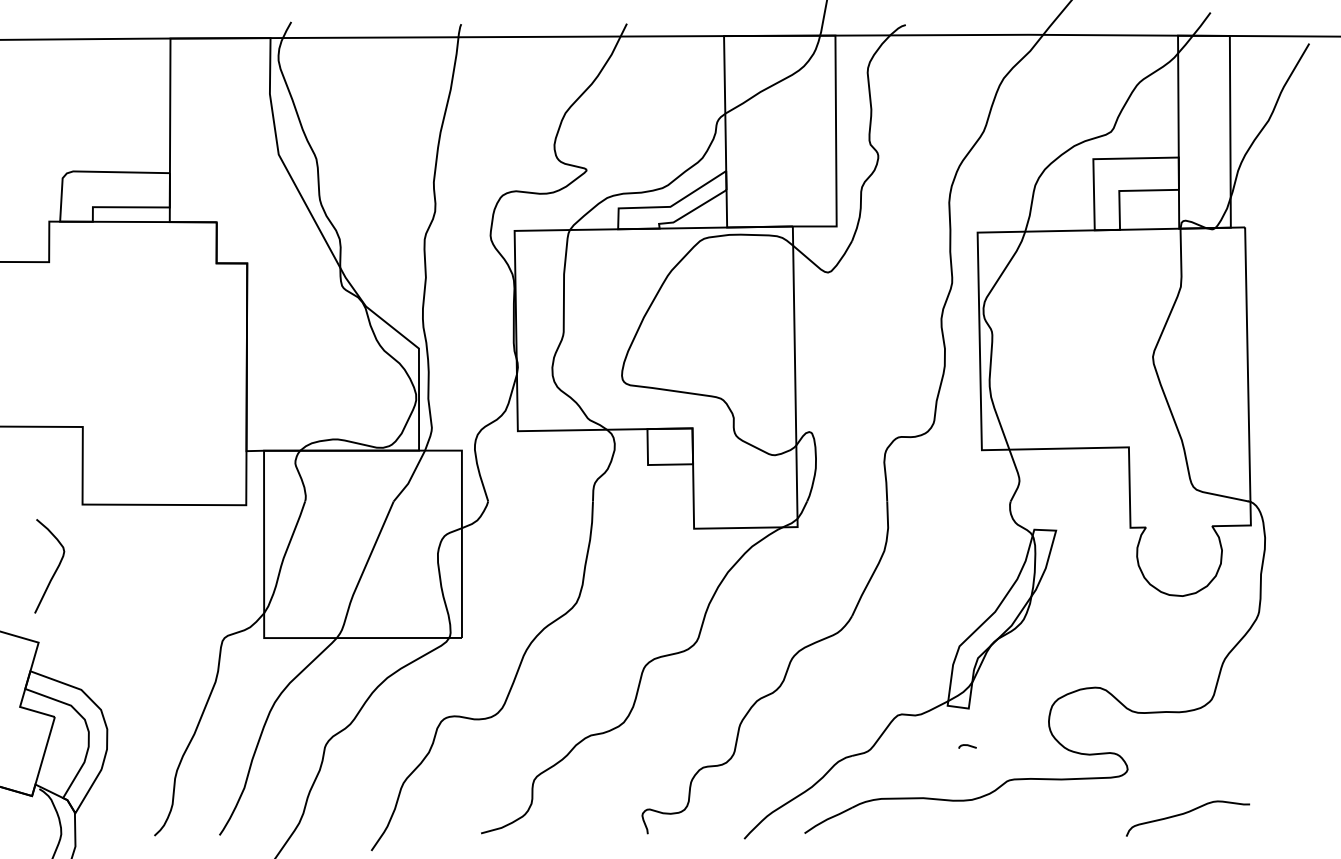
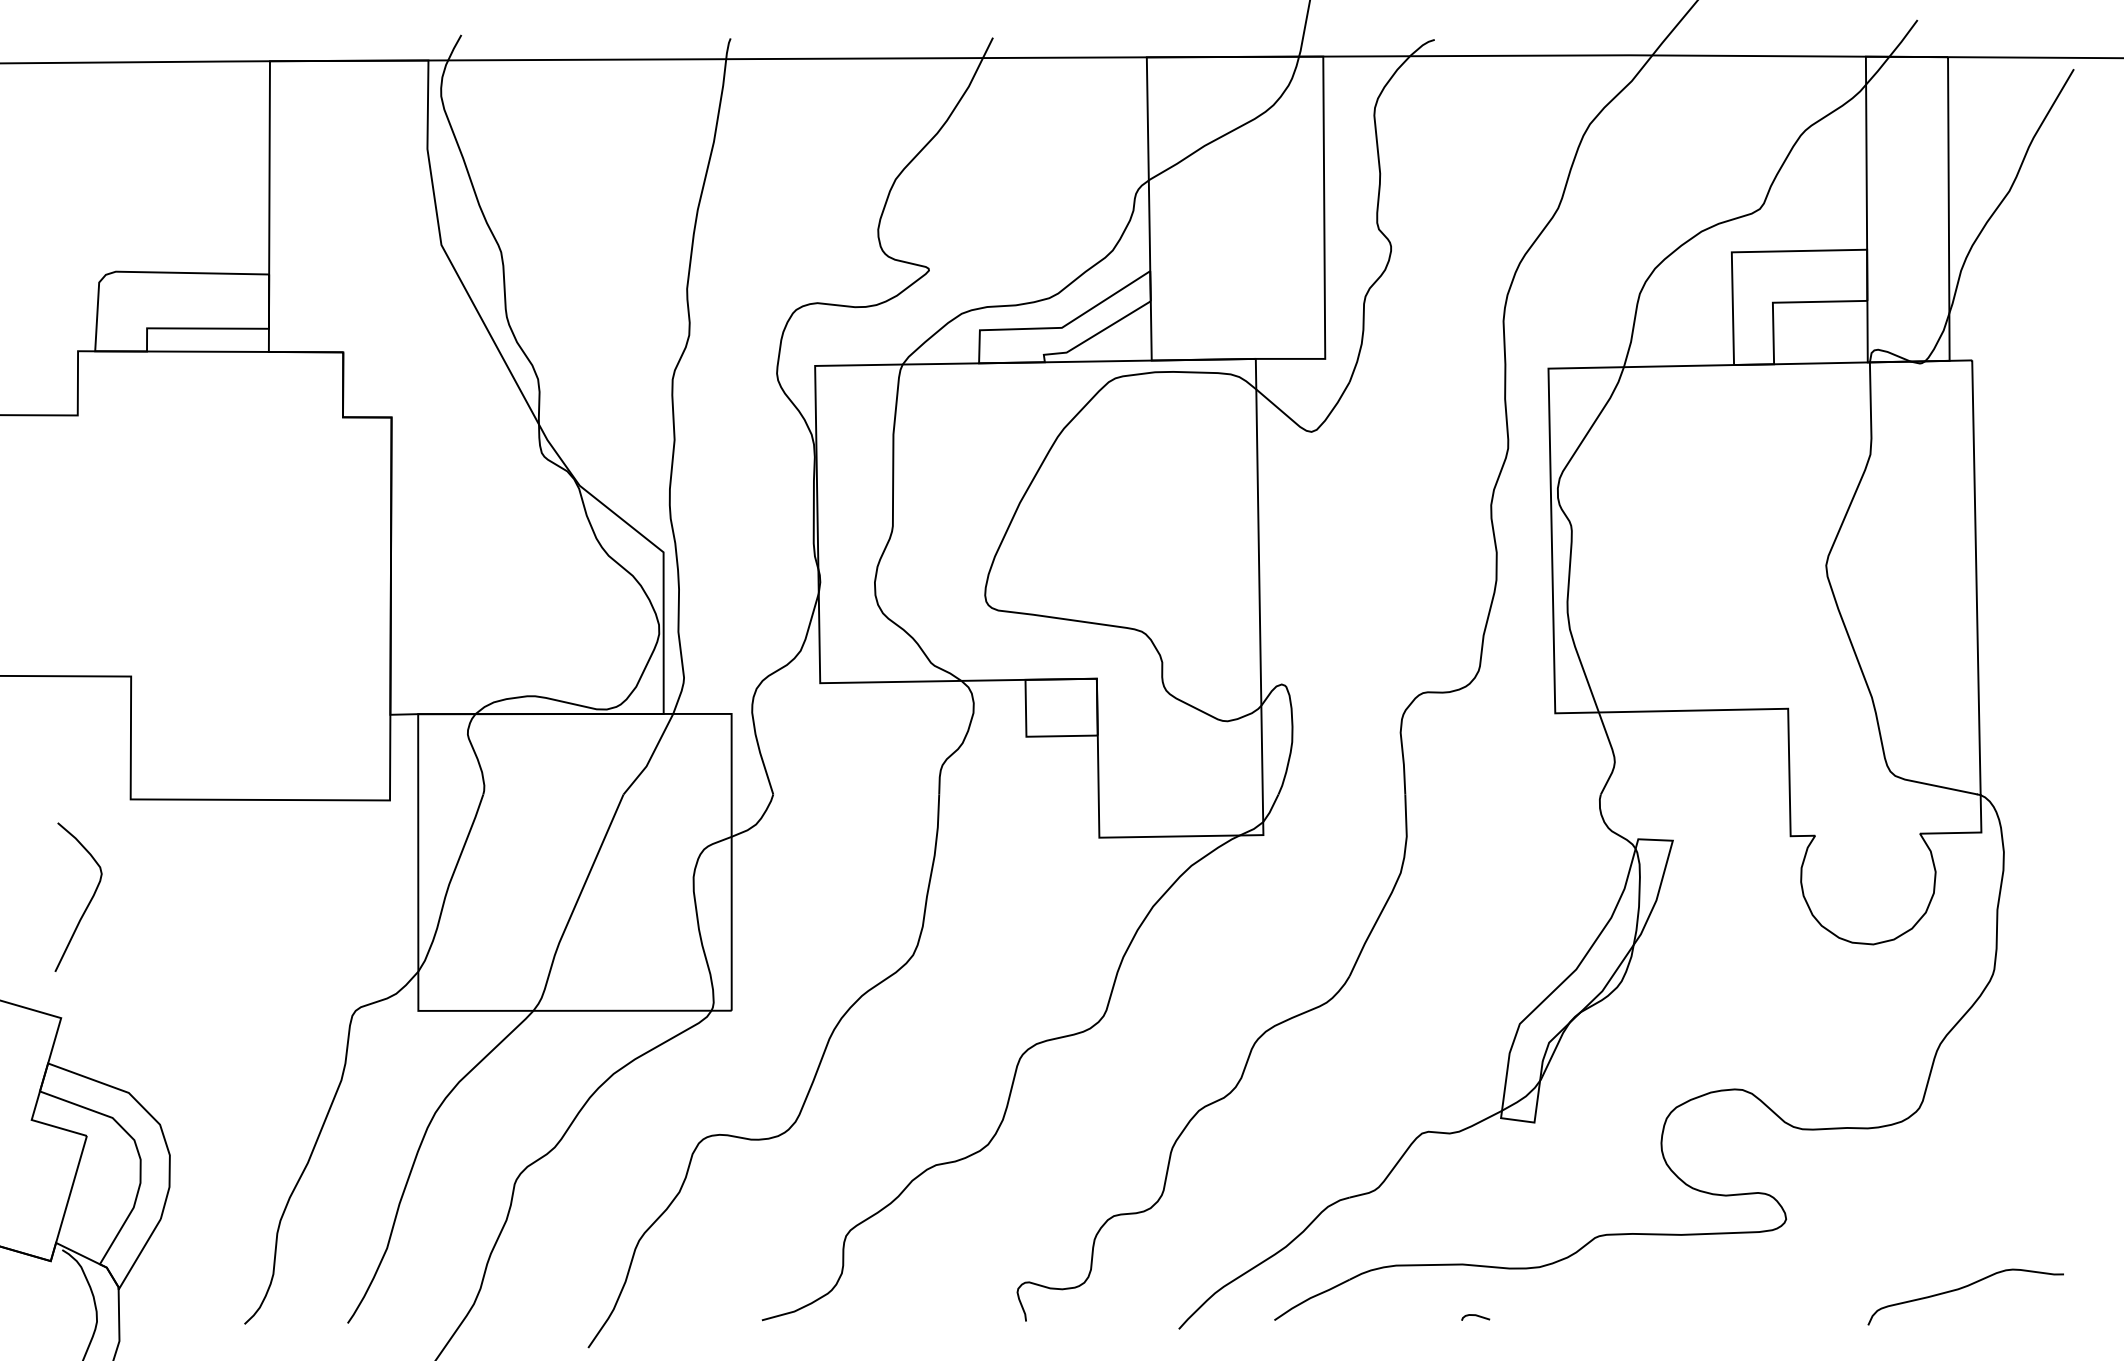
curve: (967, 746) -> (1475, 1317), moved
curve: (1187, 813) -> (1964, 1288), moved

